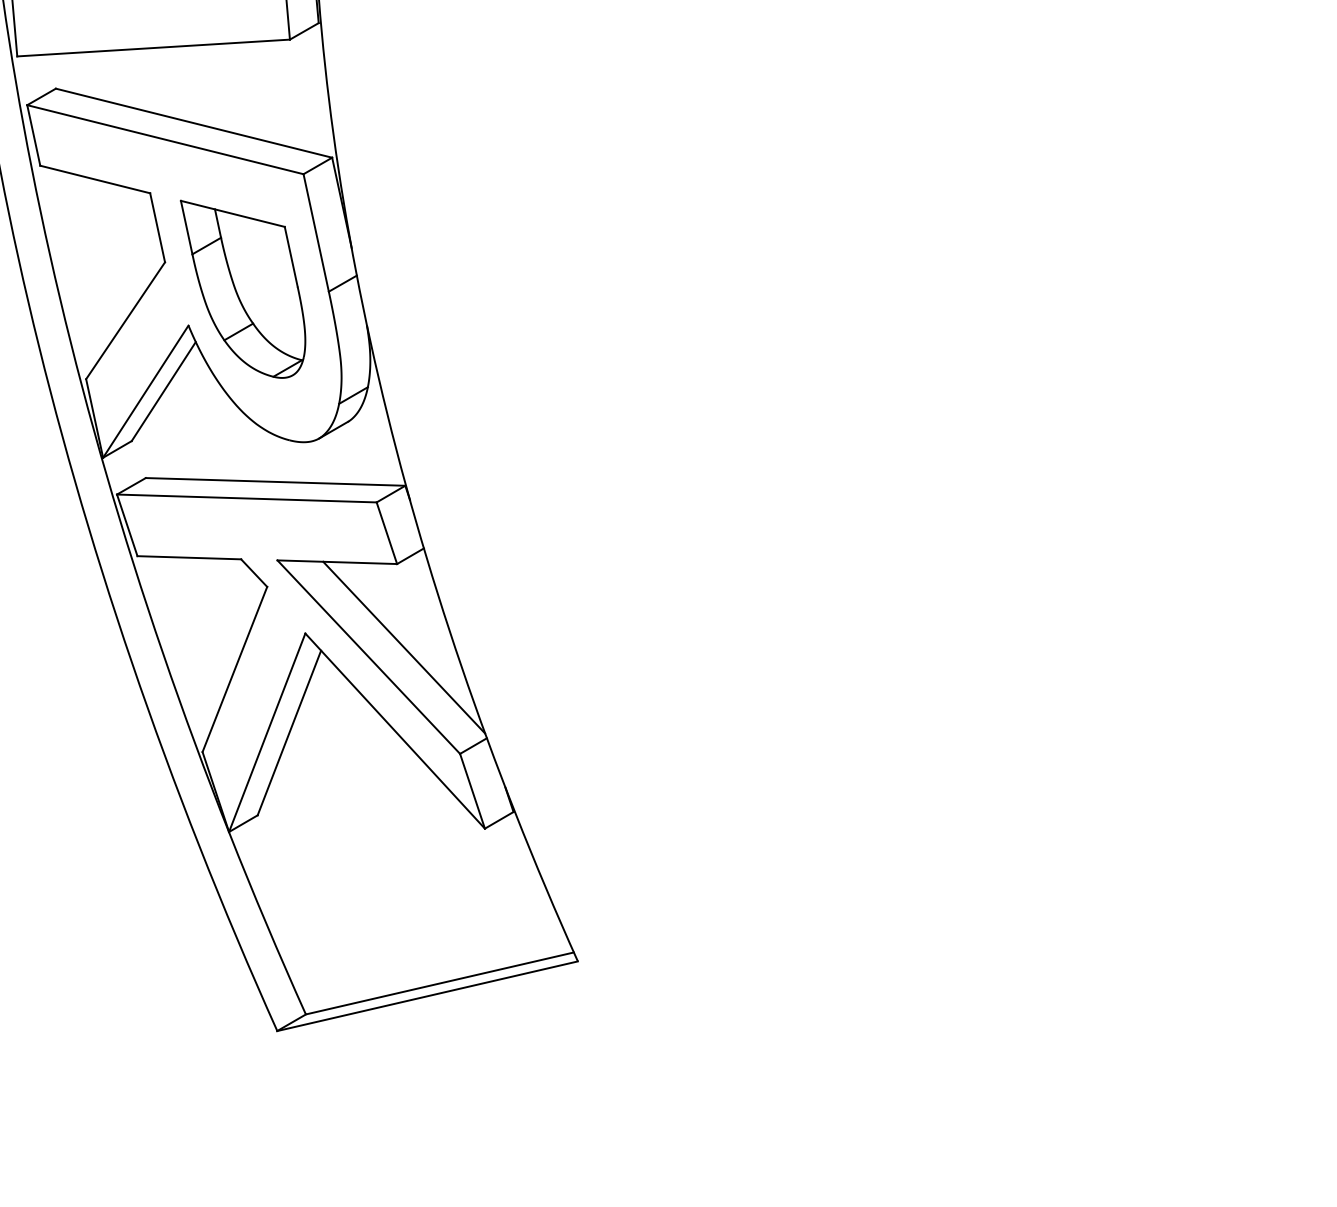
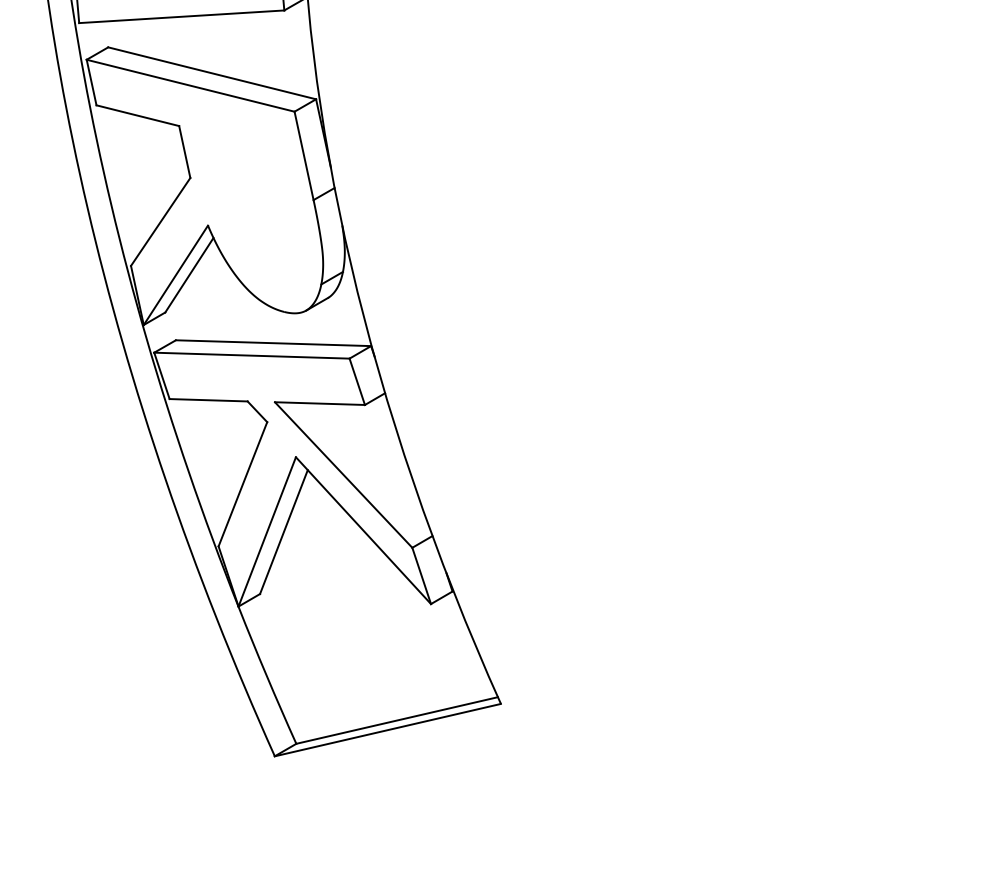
part: (243, 288) -> (249, 197), removed
line: (404, 647) -> (370, 467), removed

